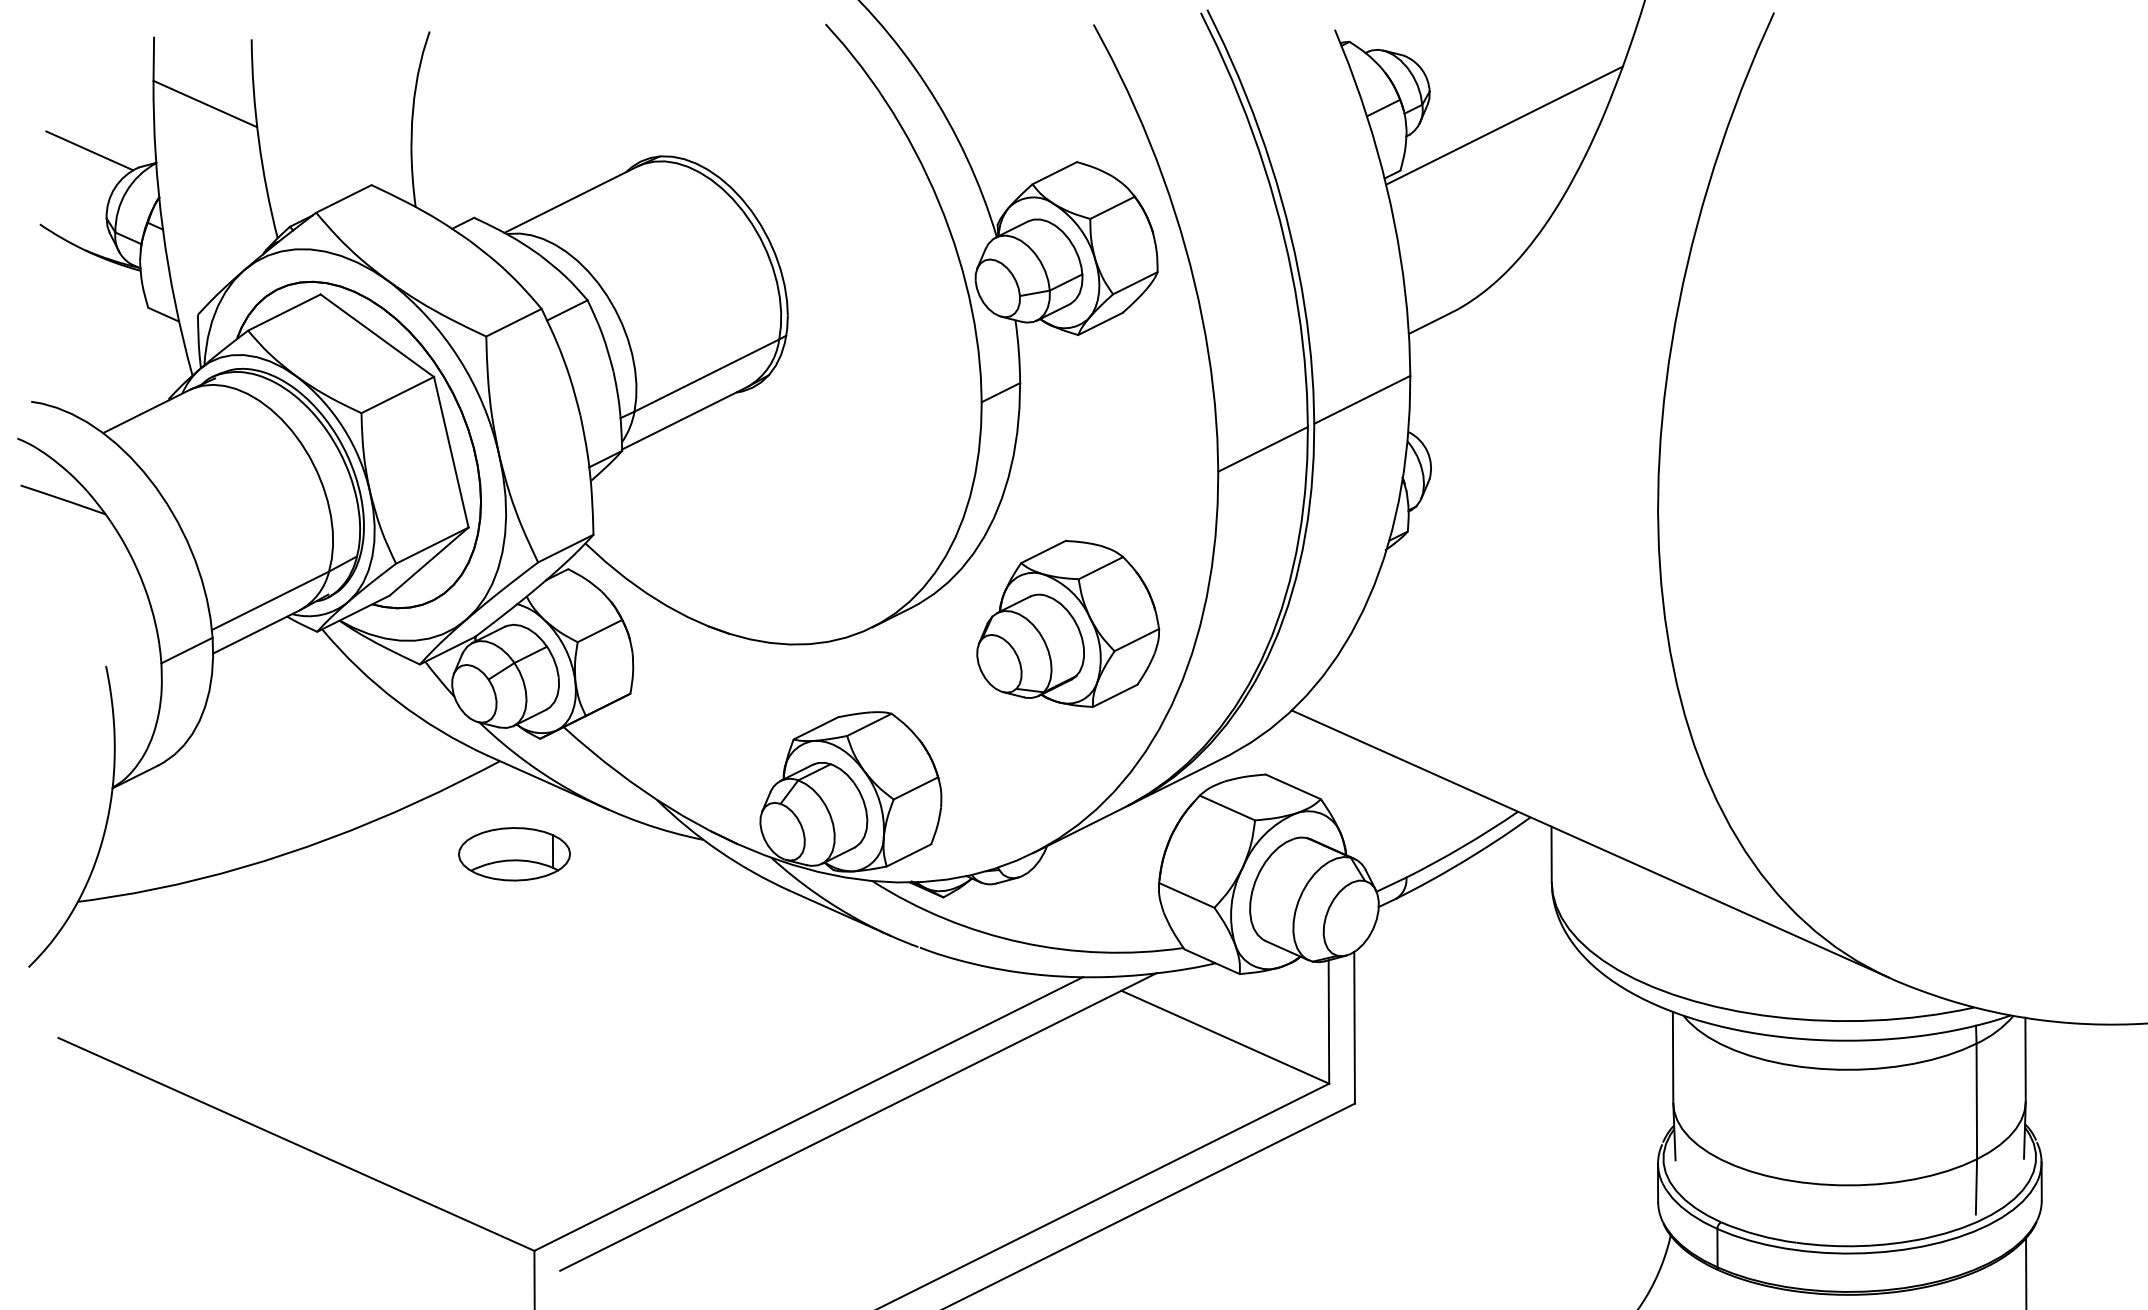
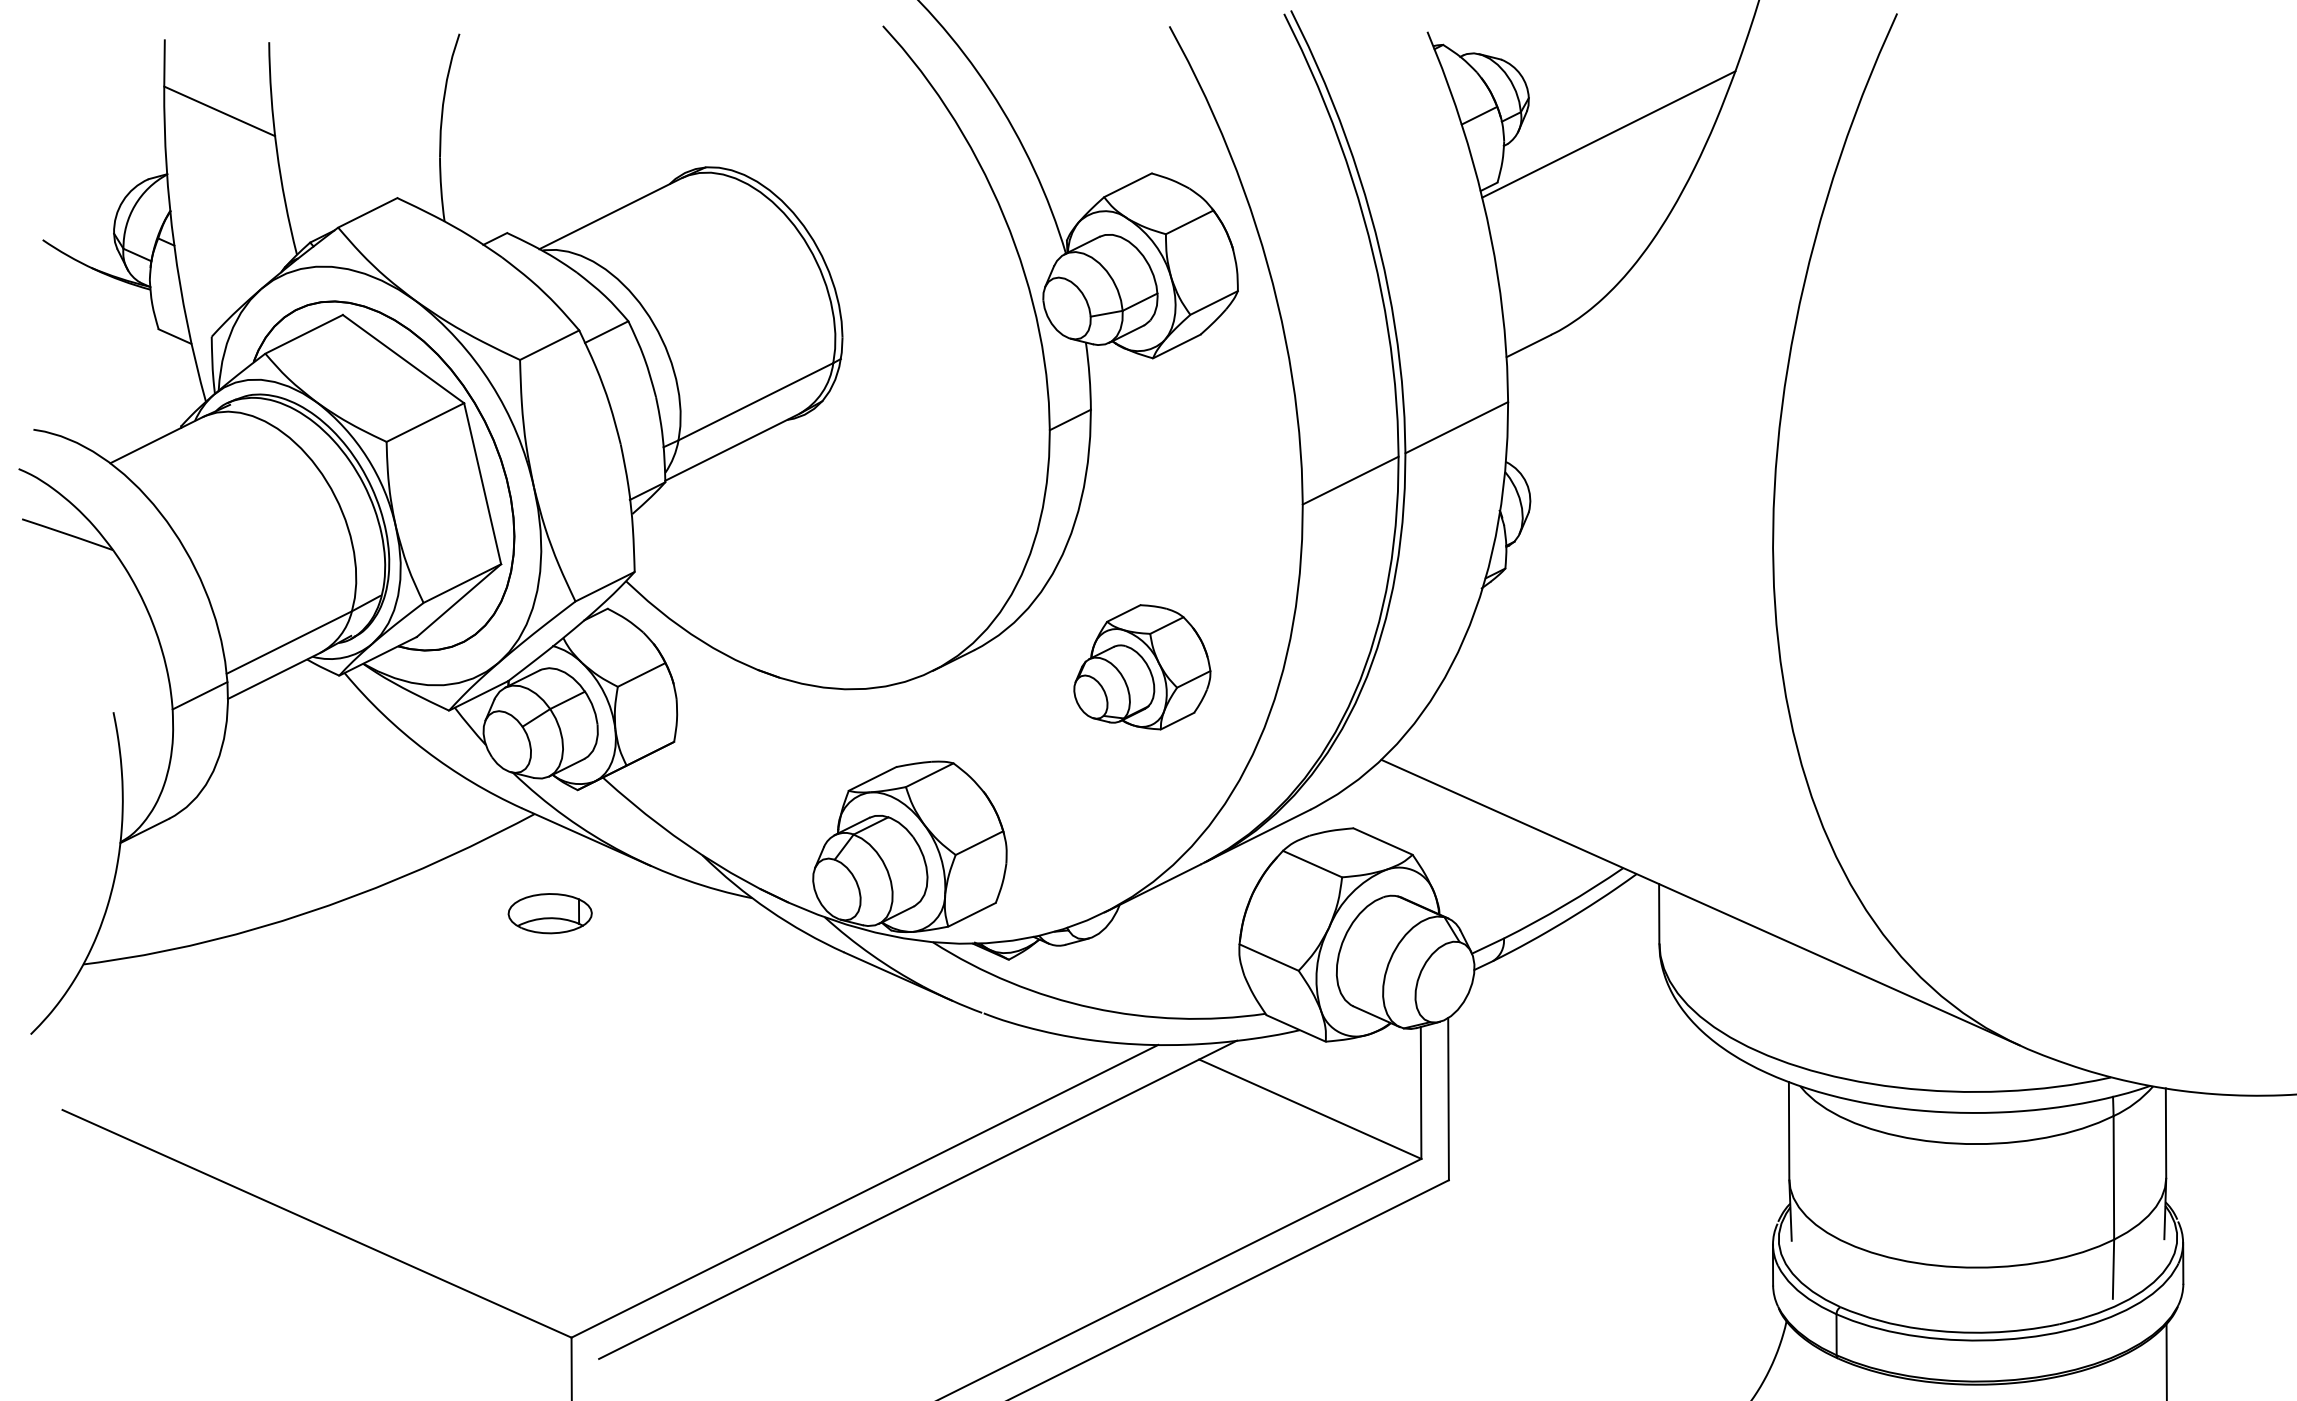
line: (89, 150) -> (95, 161), removed
part: (1068, 623) -> (1142, 666), size x0.7
part: (514, 854) -> (550, 913), size x0.7

